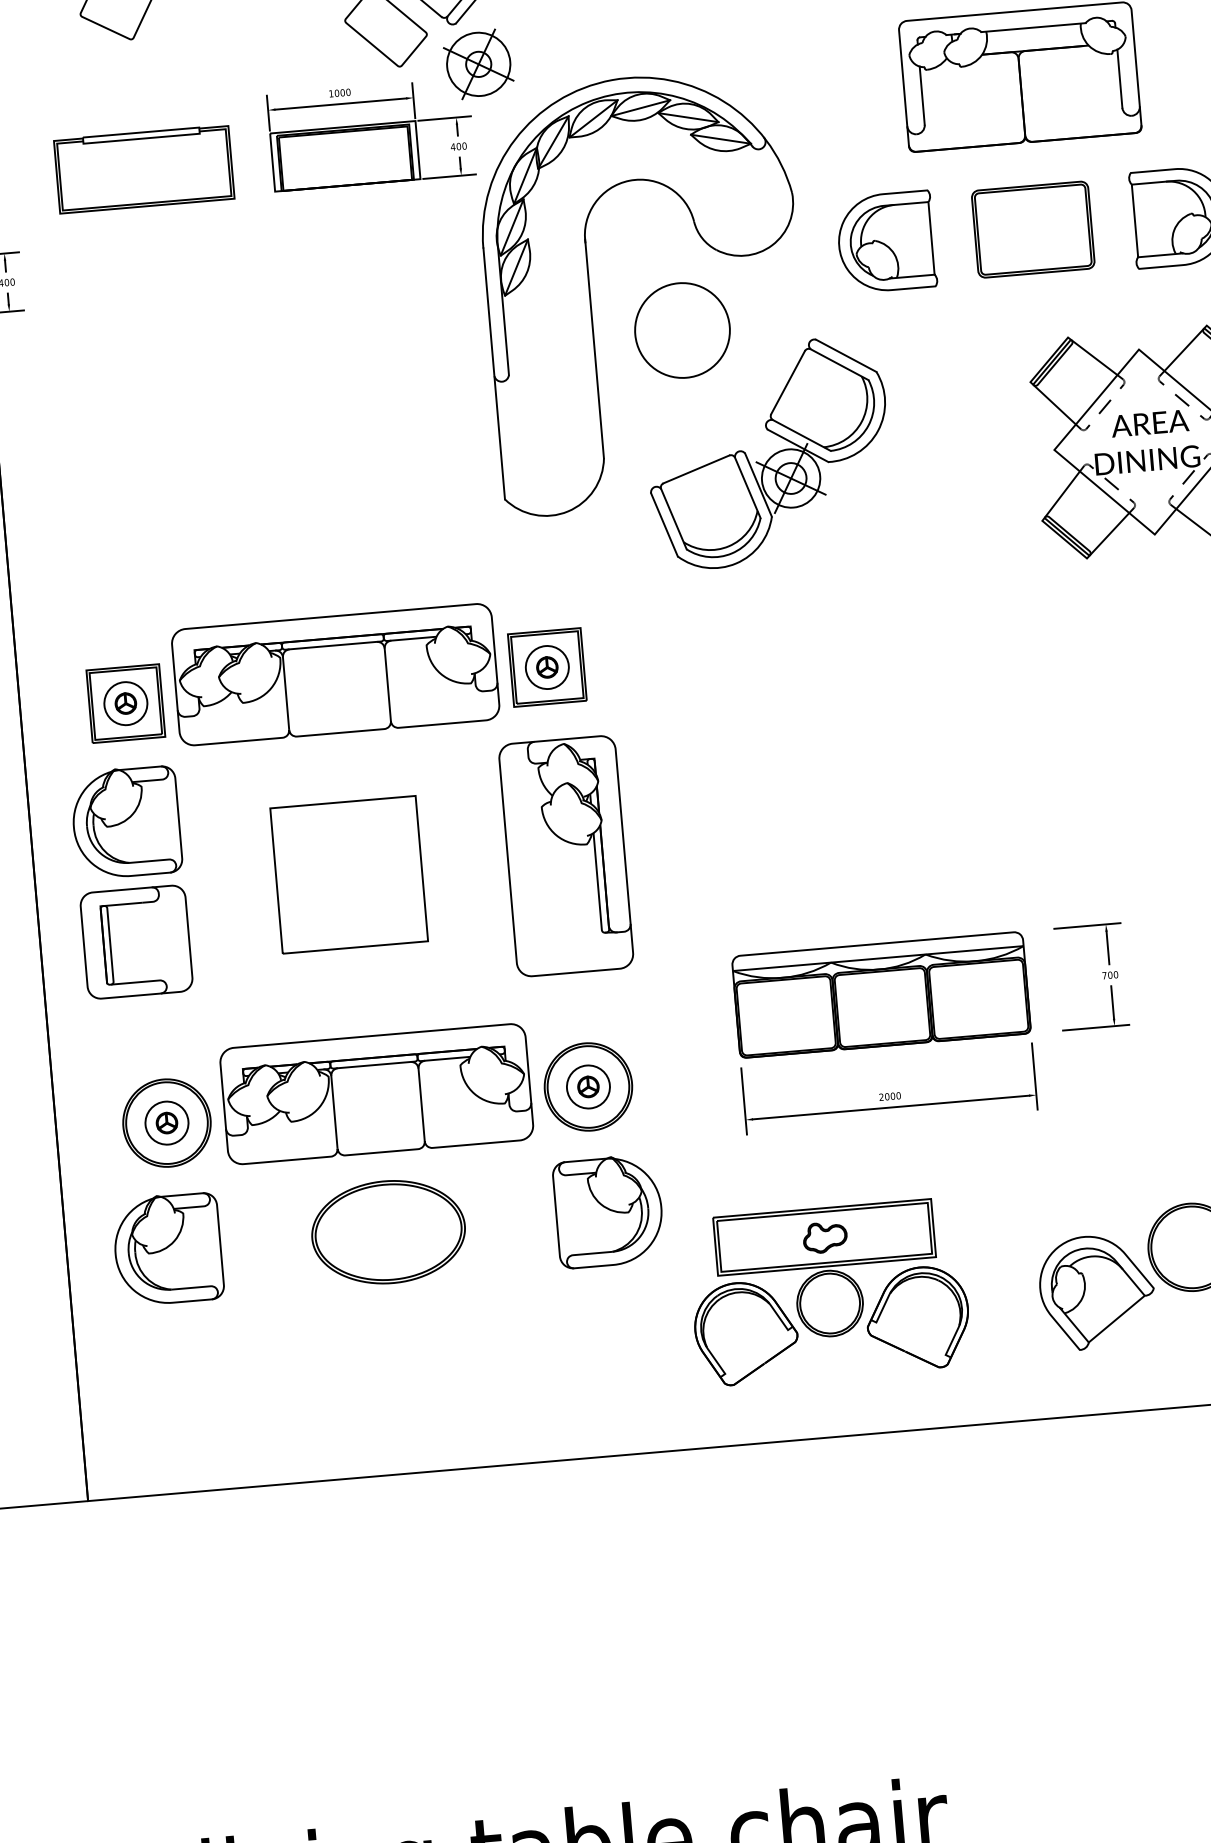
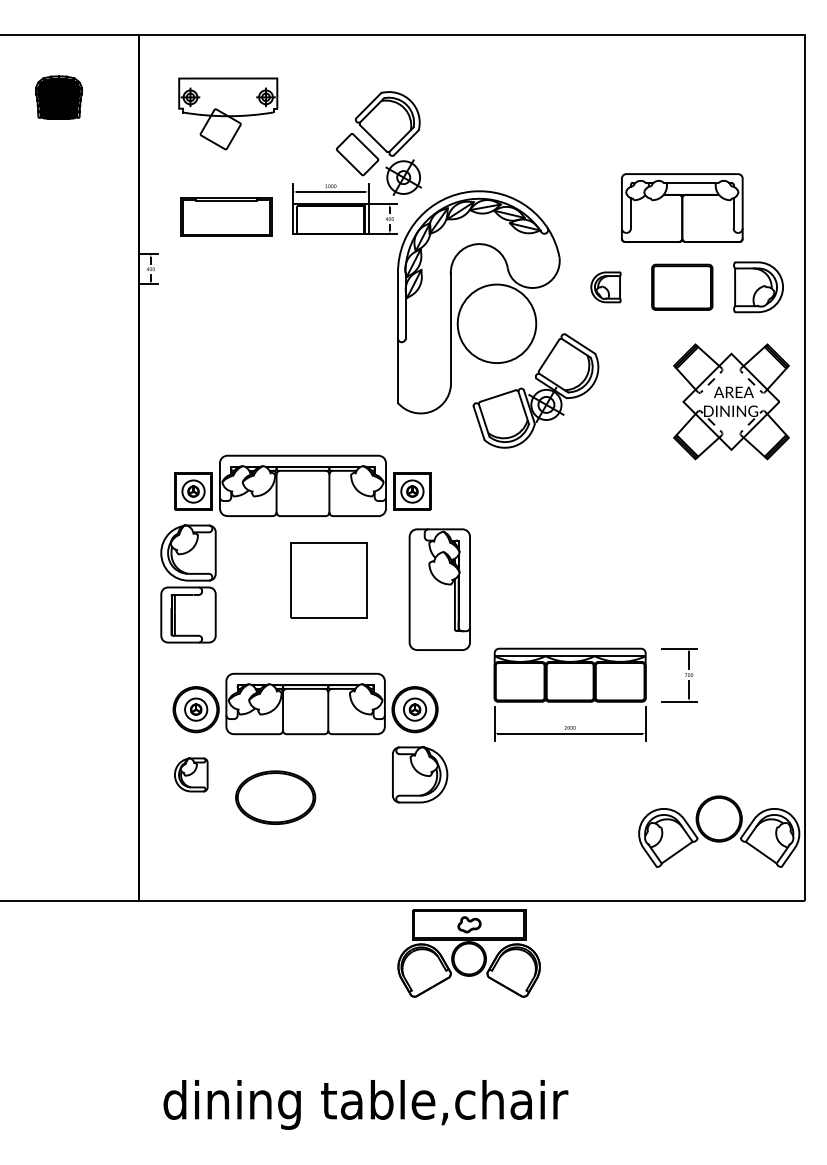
part: (885, 242) -> (605, 287), size x0.6
circle: (681, 329) -> (496, 323), size x1.6
part: (565, 855) -> (439, 589), moved
part: (347, 874) -> (328, 580), moved
part: (388, 1231) -> (275, 797), moved
part: (168, 1248) -> (191, 774), size x0.6
part: (828, 1293) -> (468, 953), moved

